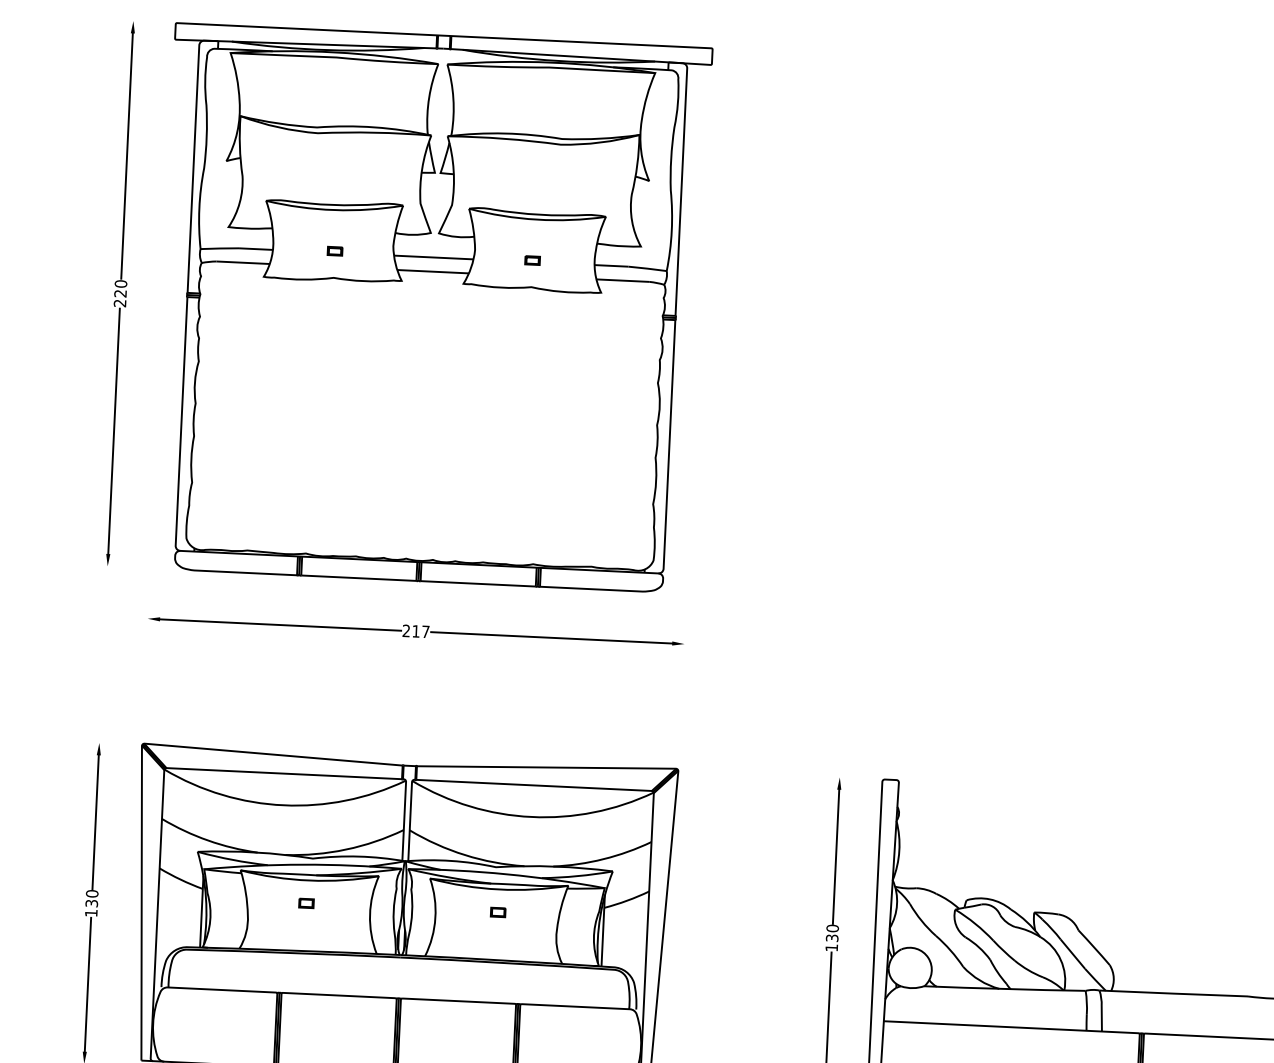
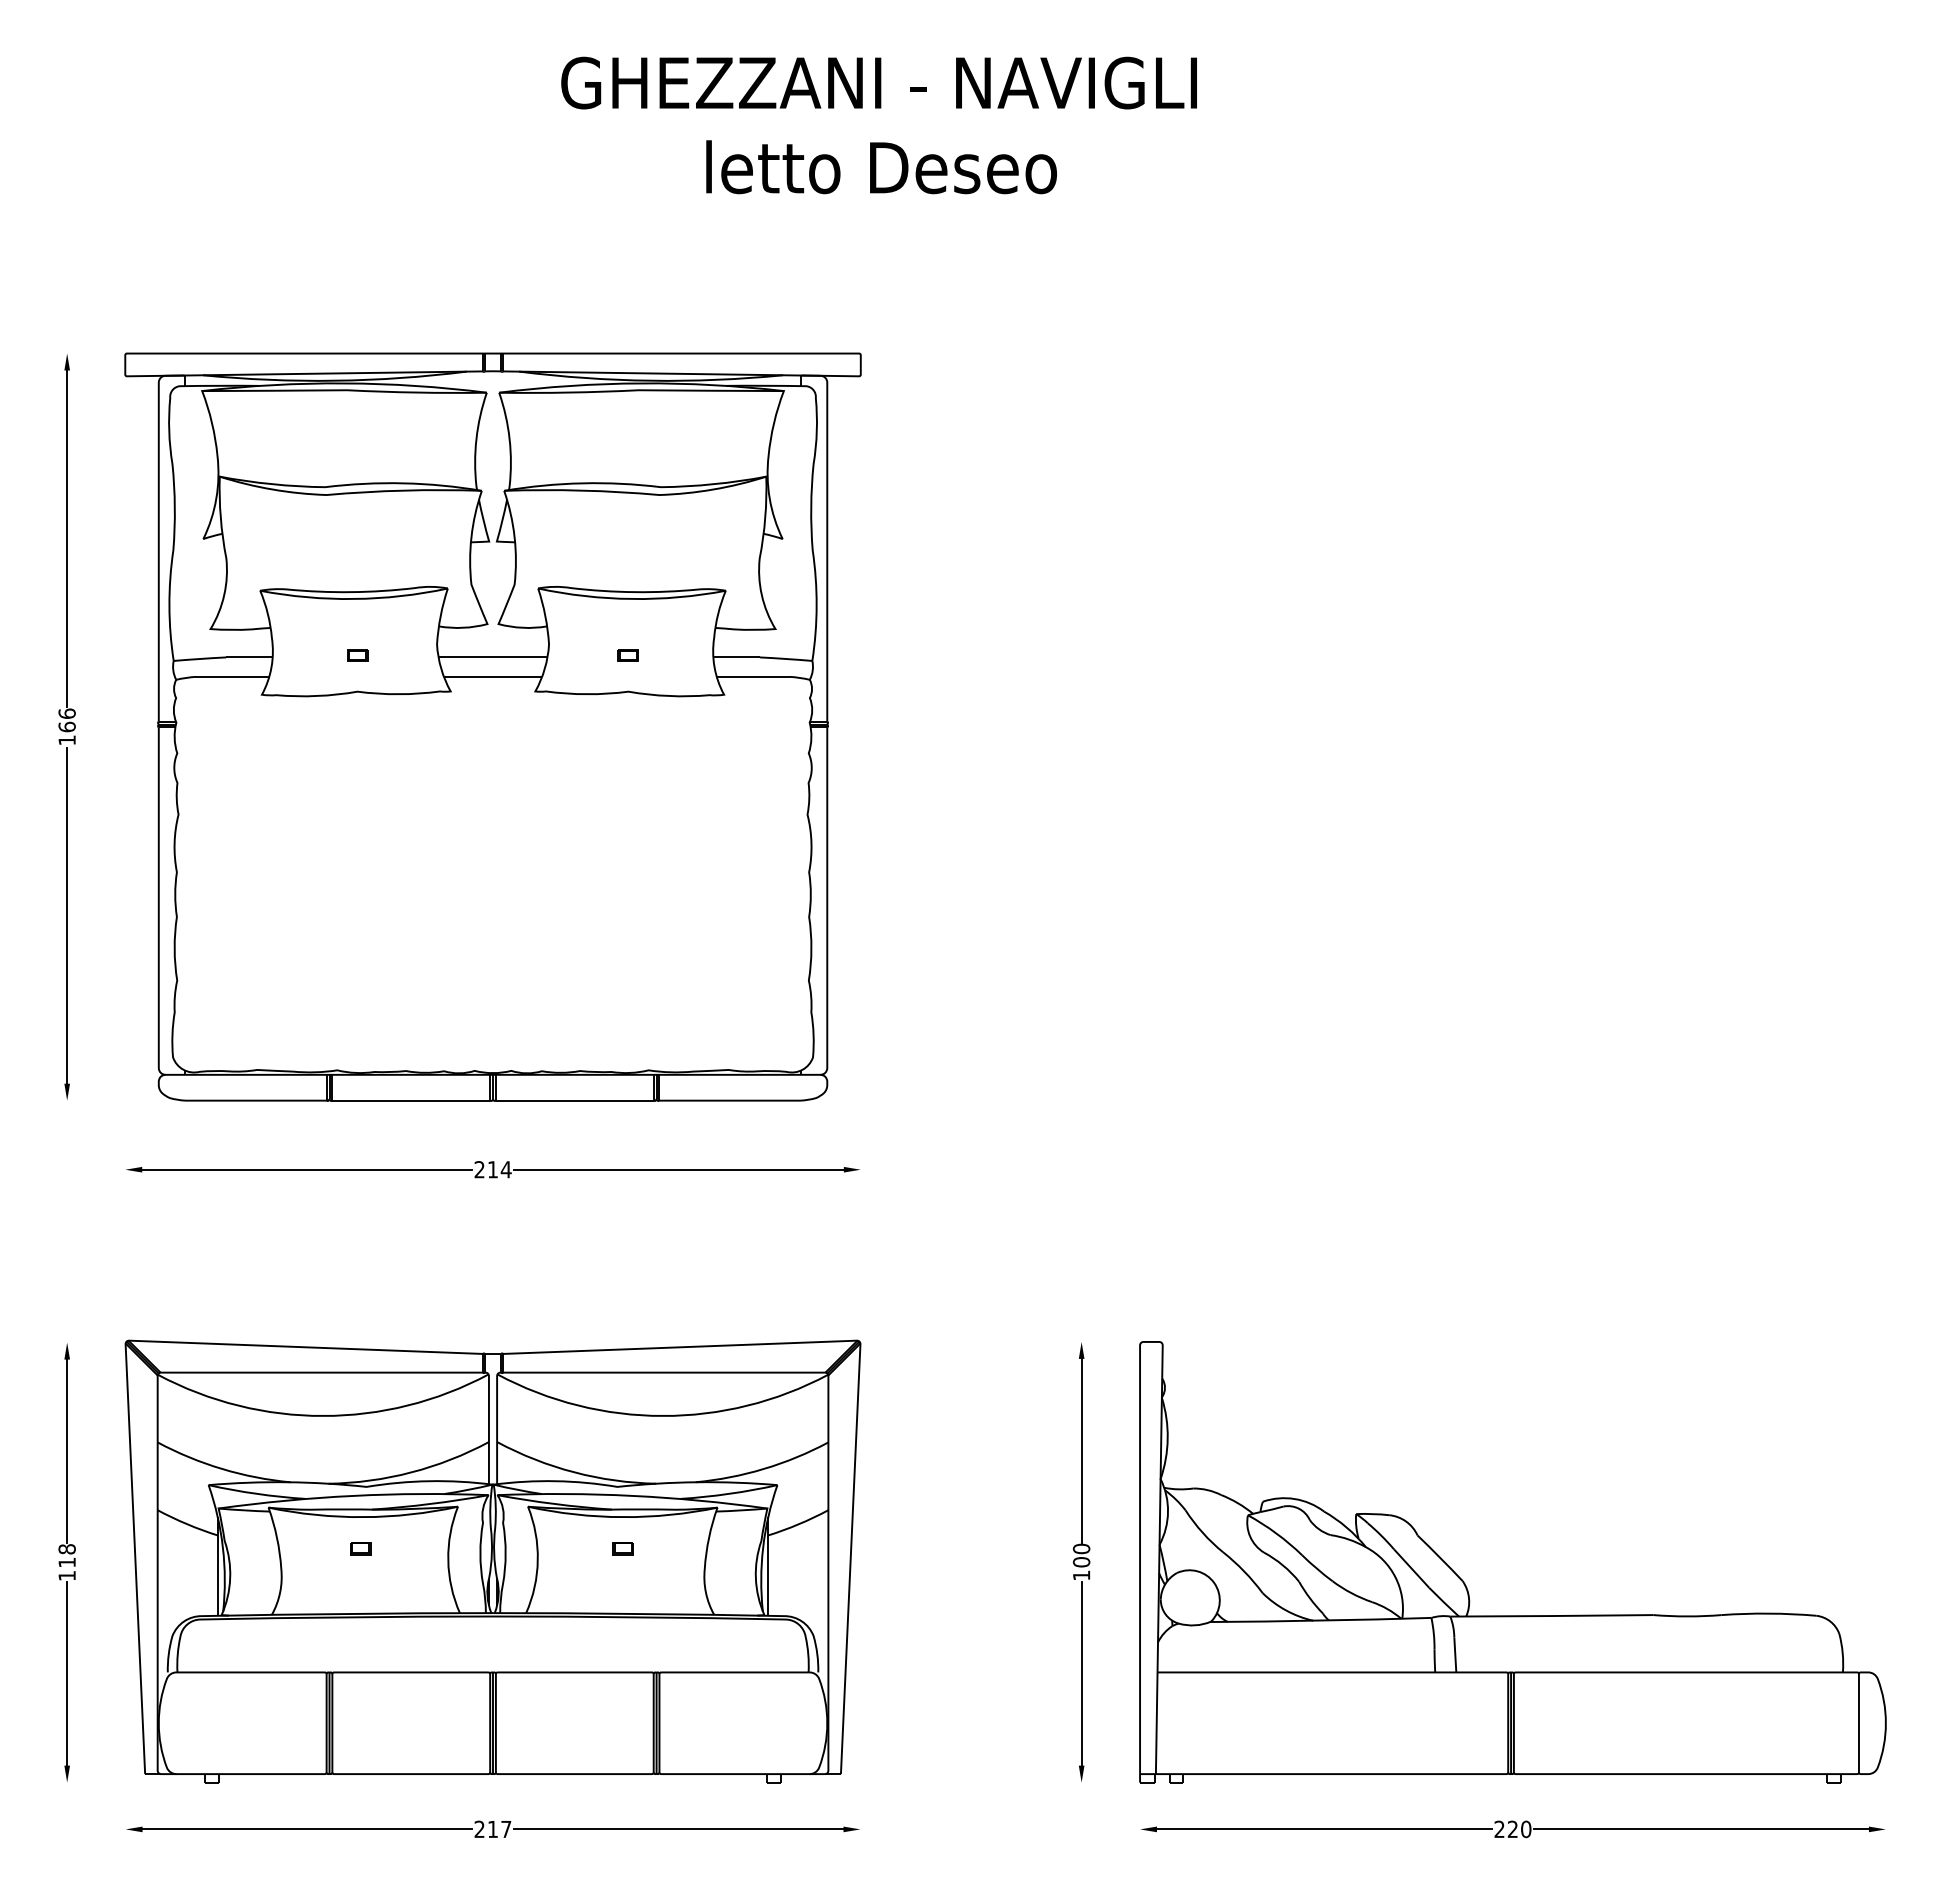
text: (120, 293) -> (66, 726), 220 -> 166
text: (425, 631) -> (505, 1169), 217 -> 214
text: (91, 898) -> (66, 1555), 130 -> 118
text: (832, 938) -> (1081, 1562), 130 -> 100

